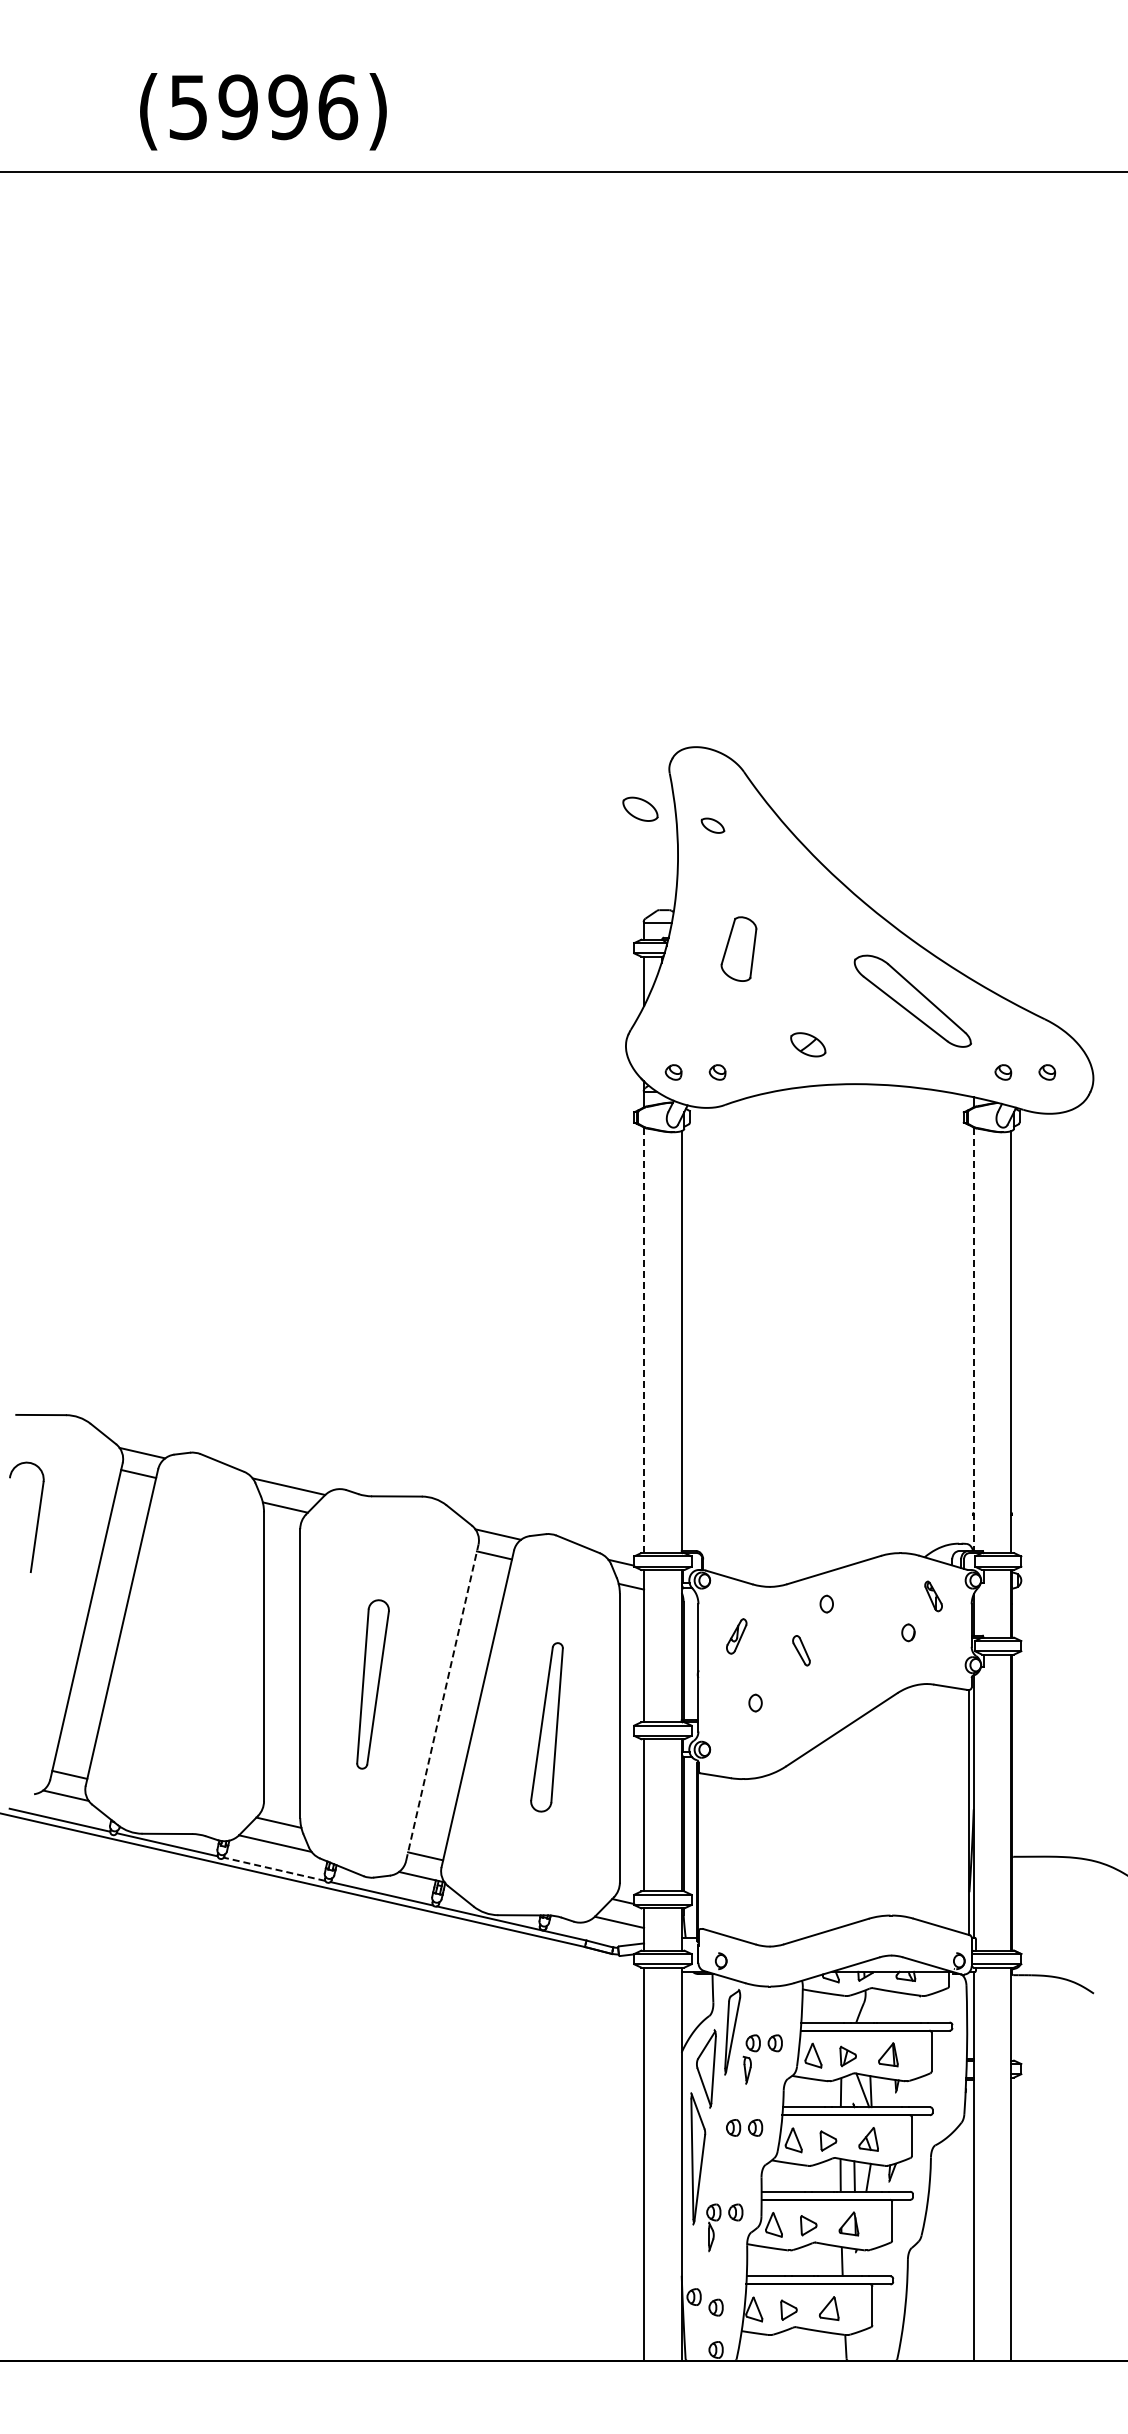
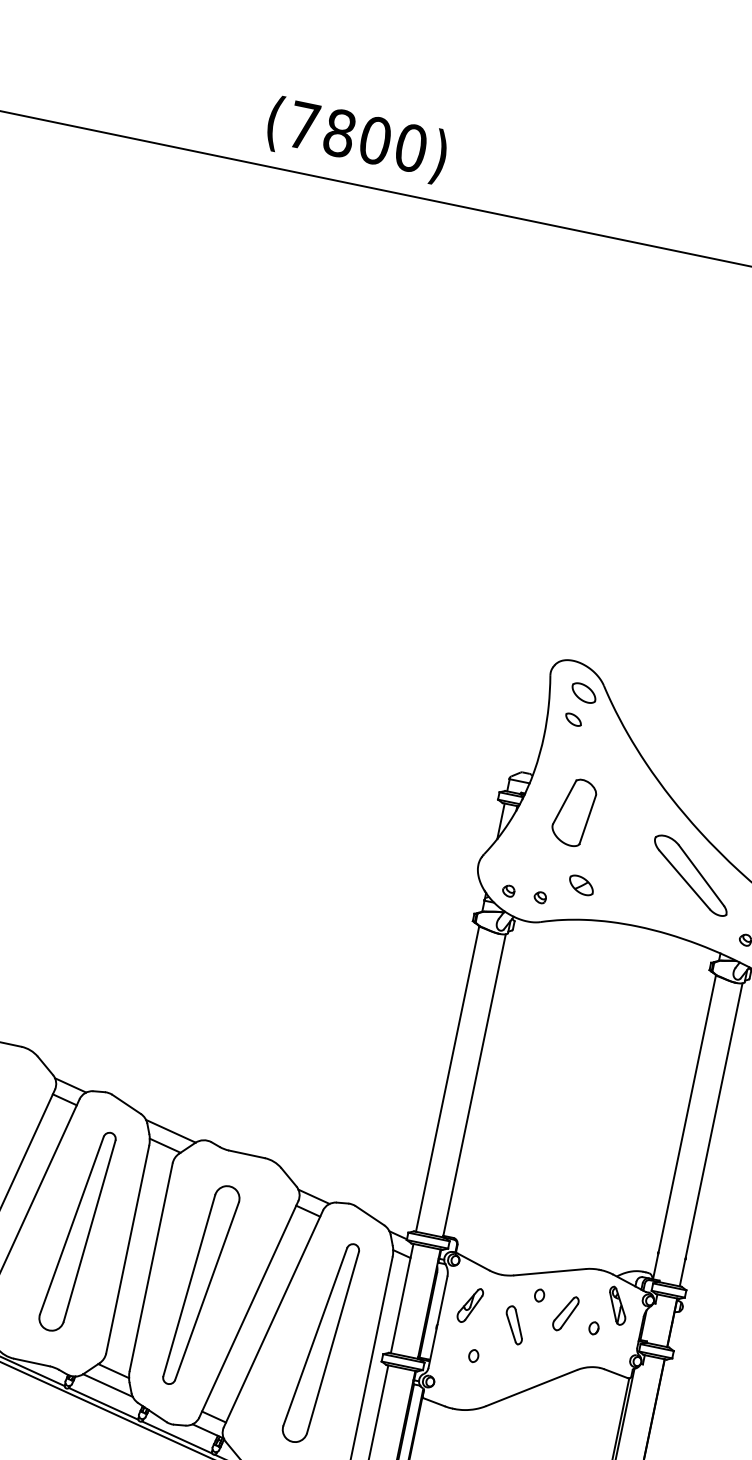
text: (263, 107) -> (357, 137), (5996) -> (7800)
part: (640, 808) -> (584, 692), moved
part: (738, 948) -> (573, 811), size x1.43
part: (808, 1044) -> (581, 885), moved
line: (973, 1339) -> (684, 1127), dashed -> solid
line: (644, 1340) -> (447, 1079), dashed -> solid
part: (933, 1596) -> (617, 1305), size x1.67
part: (866, 1620) -> (565, 1313), added
part: (736, 1636) -> (469, 1305), size x1.43
part: (190, 1645) -> (76, 1230), added
part: (801, 1650) -> (514, 1325), size x1.67
part: (372, 1684) -> (201, 1285), size x1.67
line: (442, 1702) -> (249, 1309), dashed -> solid
part: (546, 1727) -> (319, 1342), size x1.67
line: (274, 1869) -> (103, 1404), dashed -> solid

